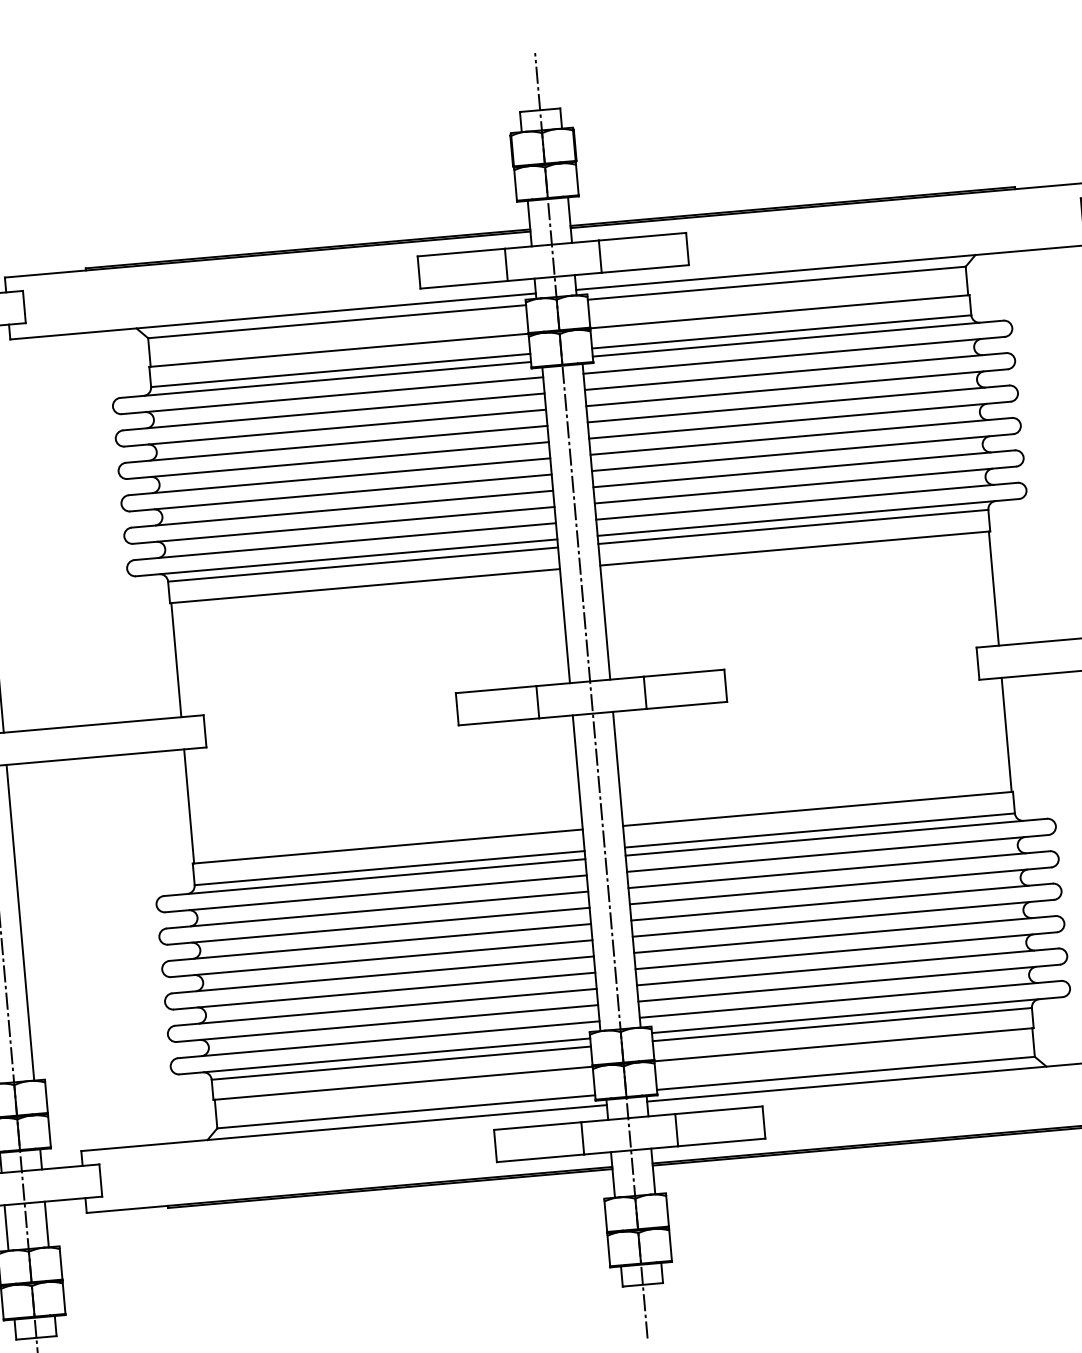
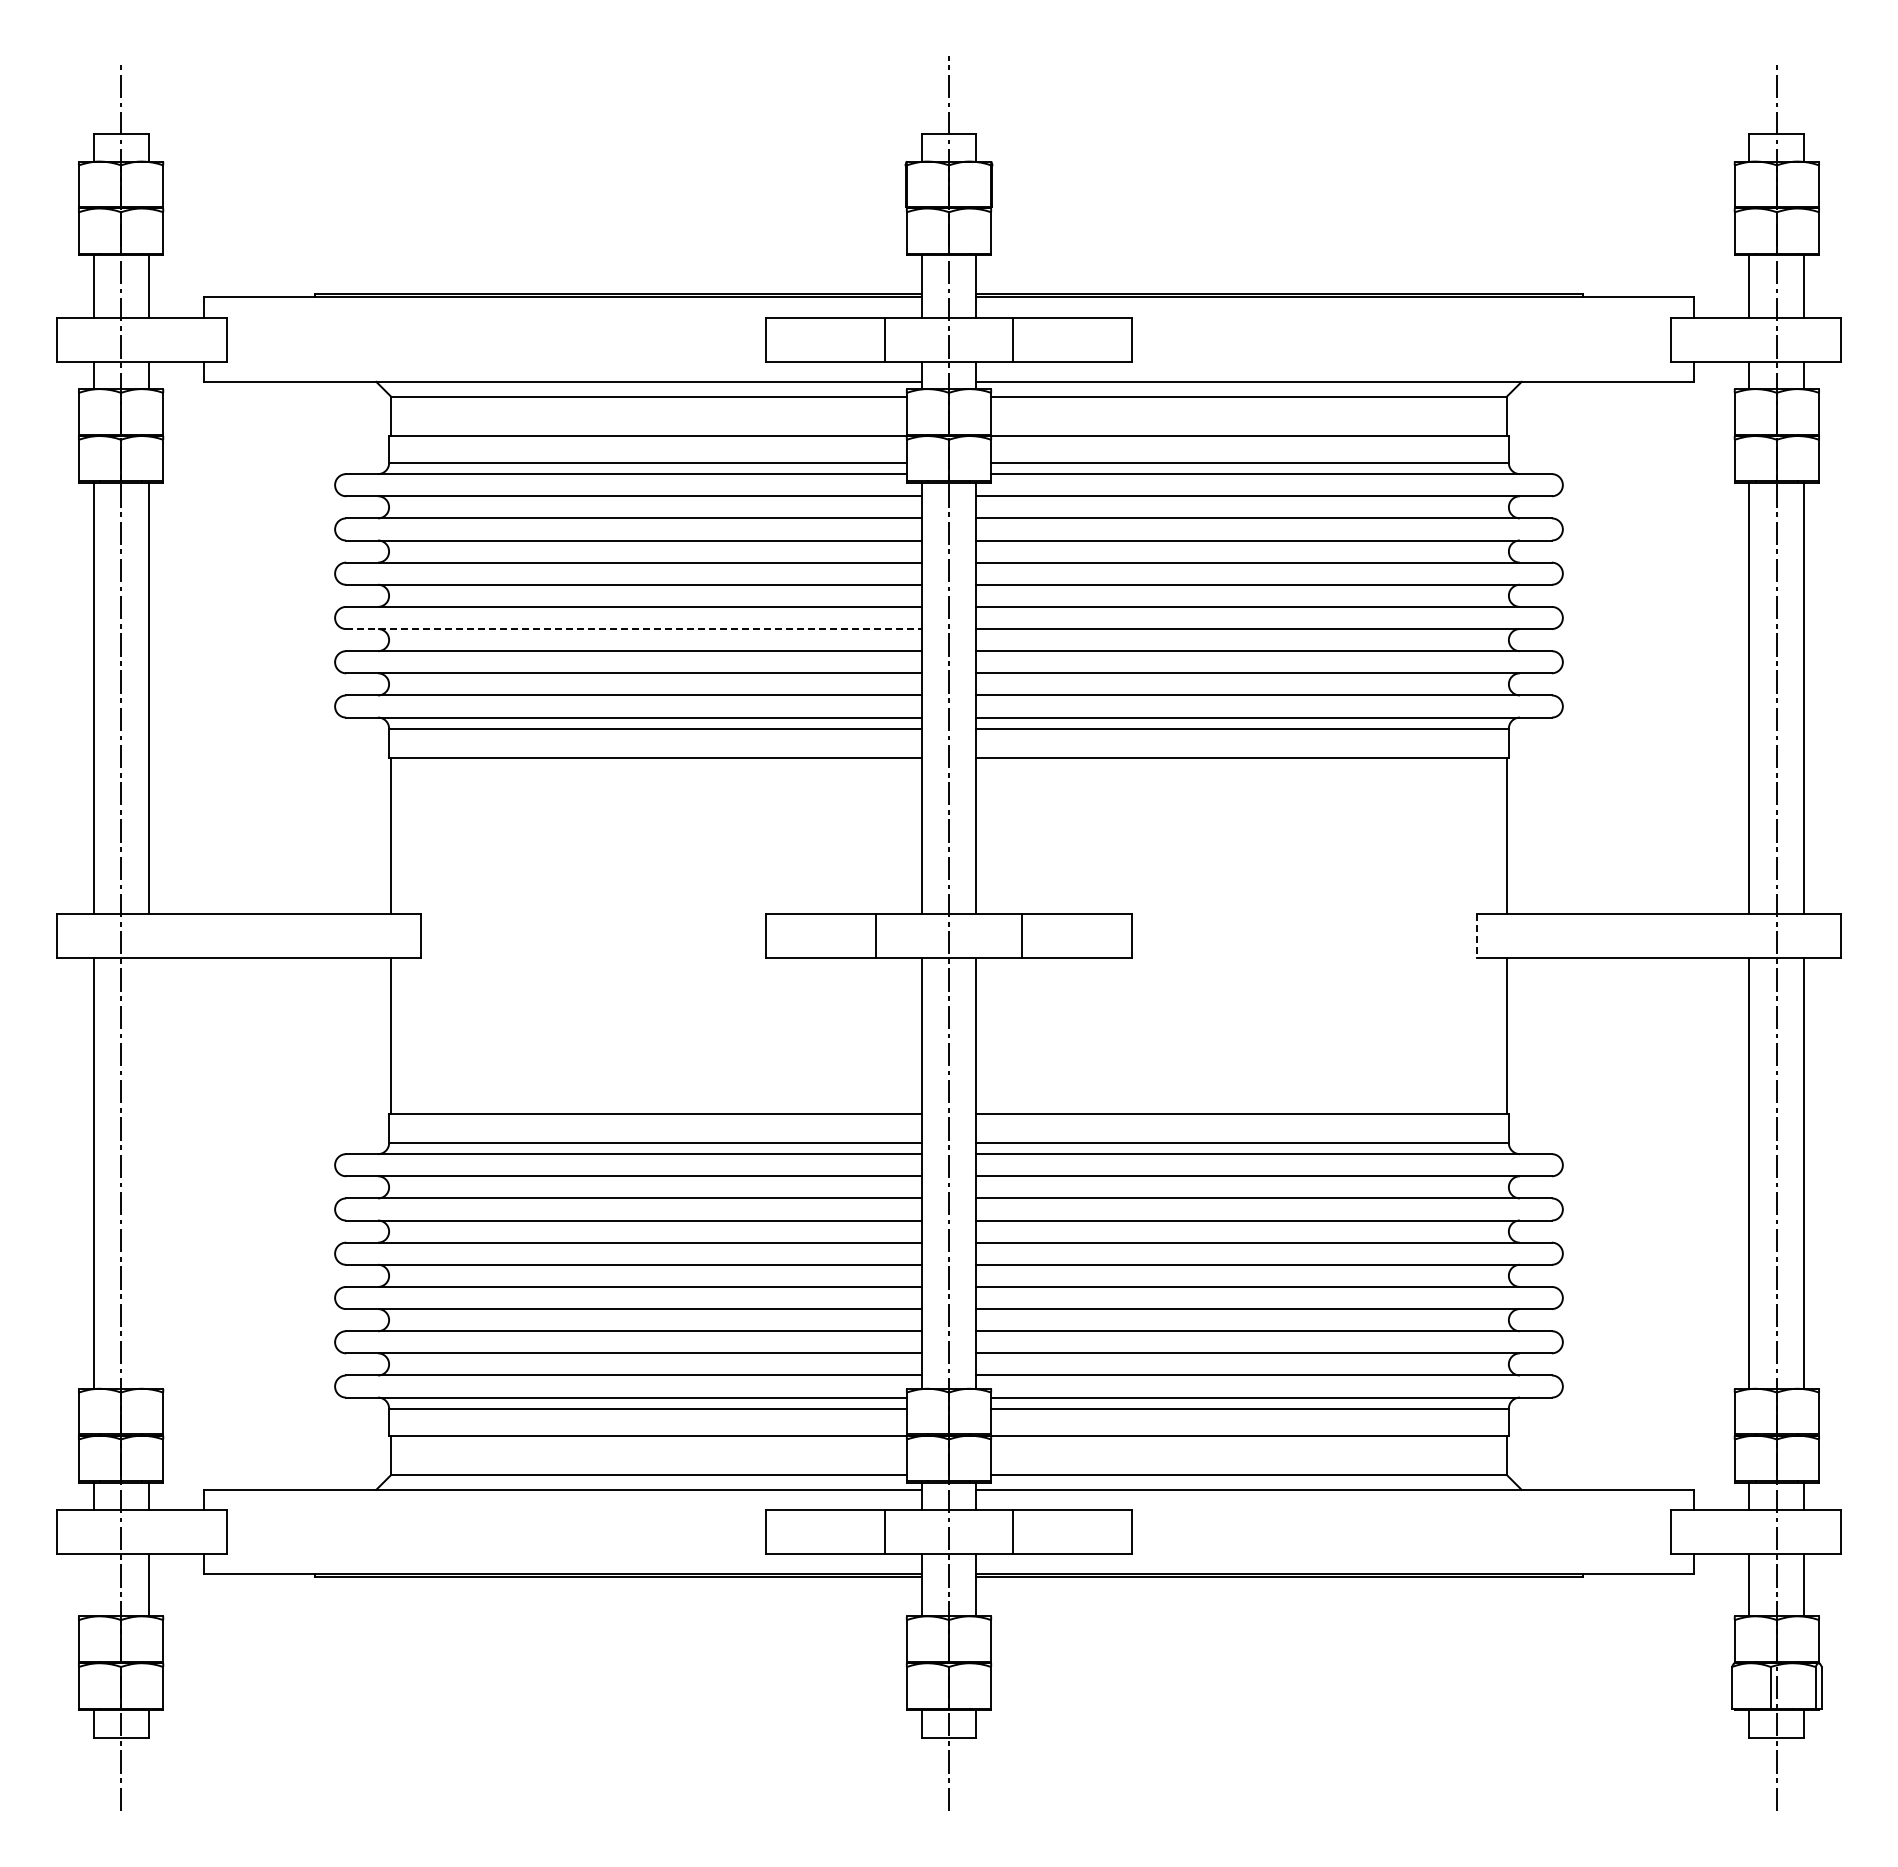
line: (340, 493) -> (633, 629), solid -> dashed
line: (977, 663) -> (1476, 935), solid -> dashed
line: (20, 922) -> (148, 1172), removed
line: (6, 1228) -> (93, 1585), removed

